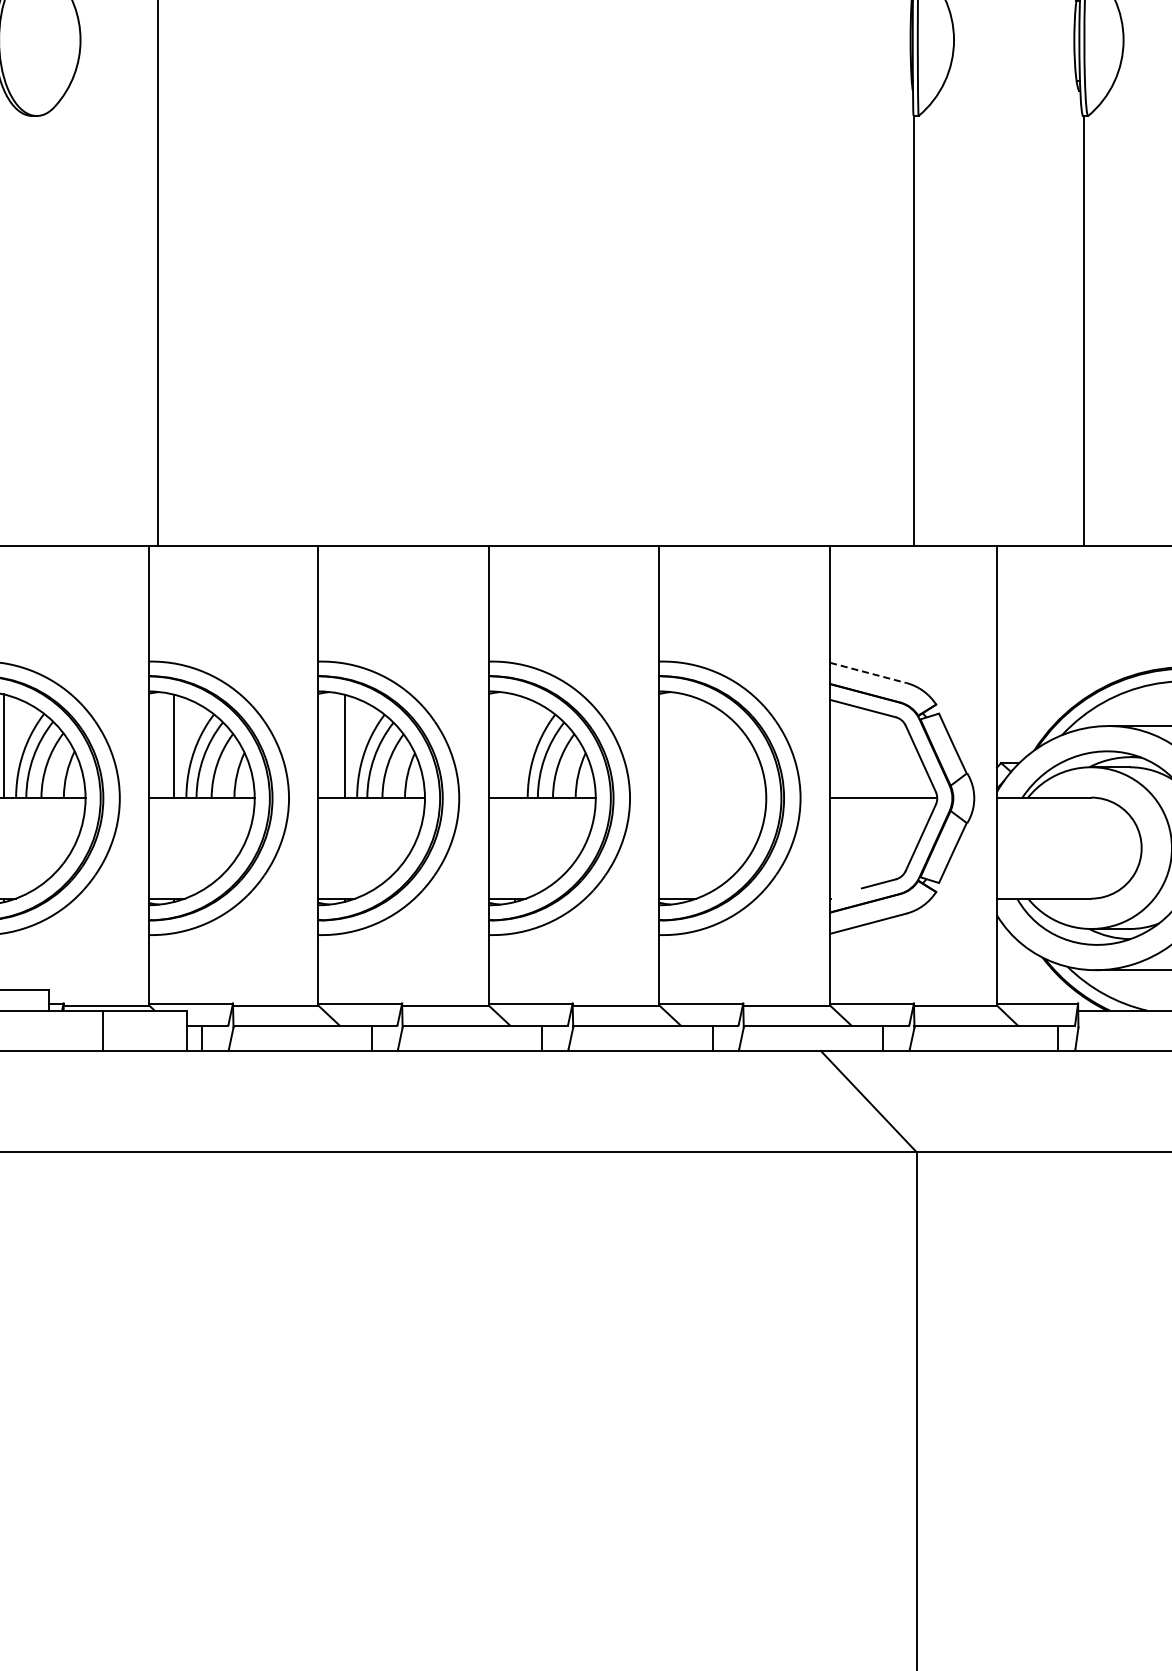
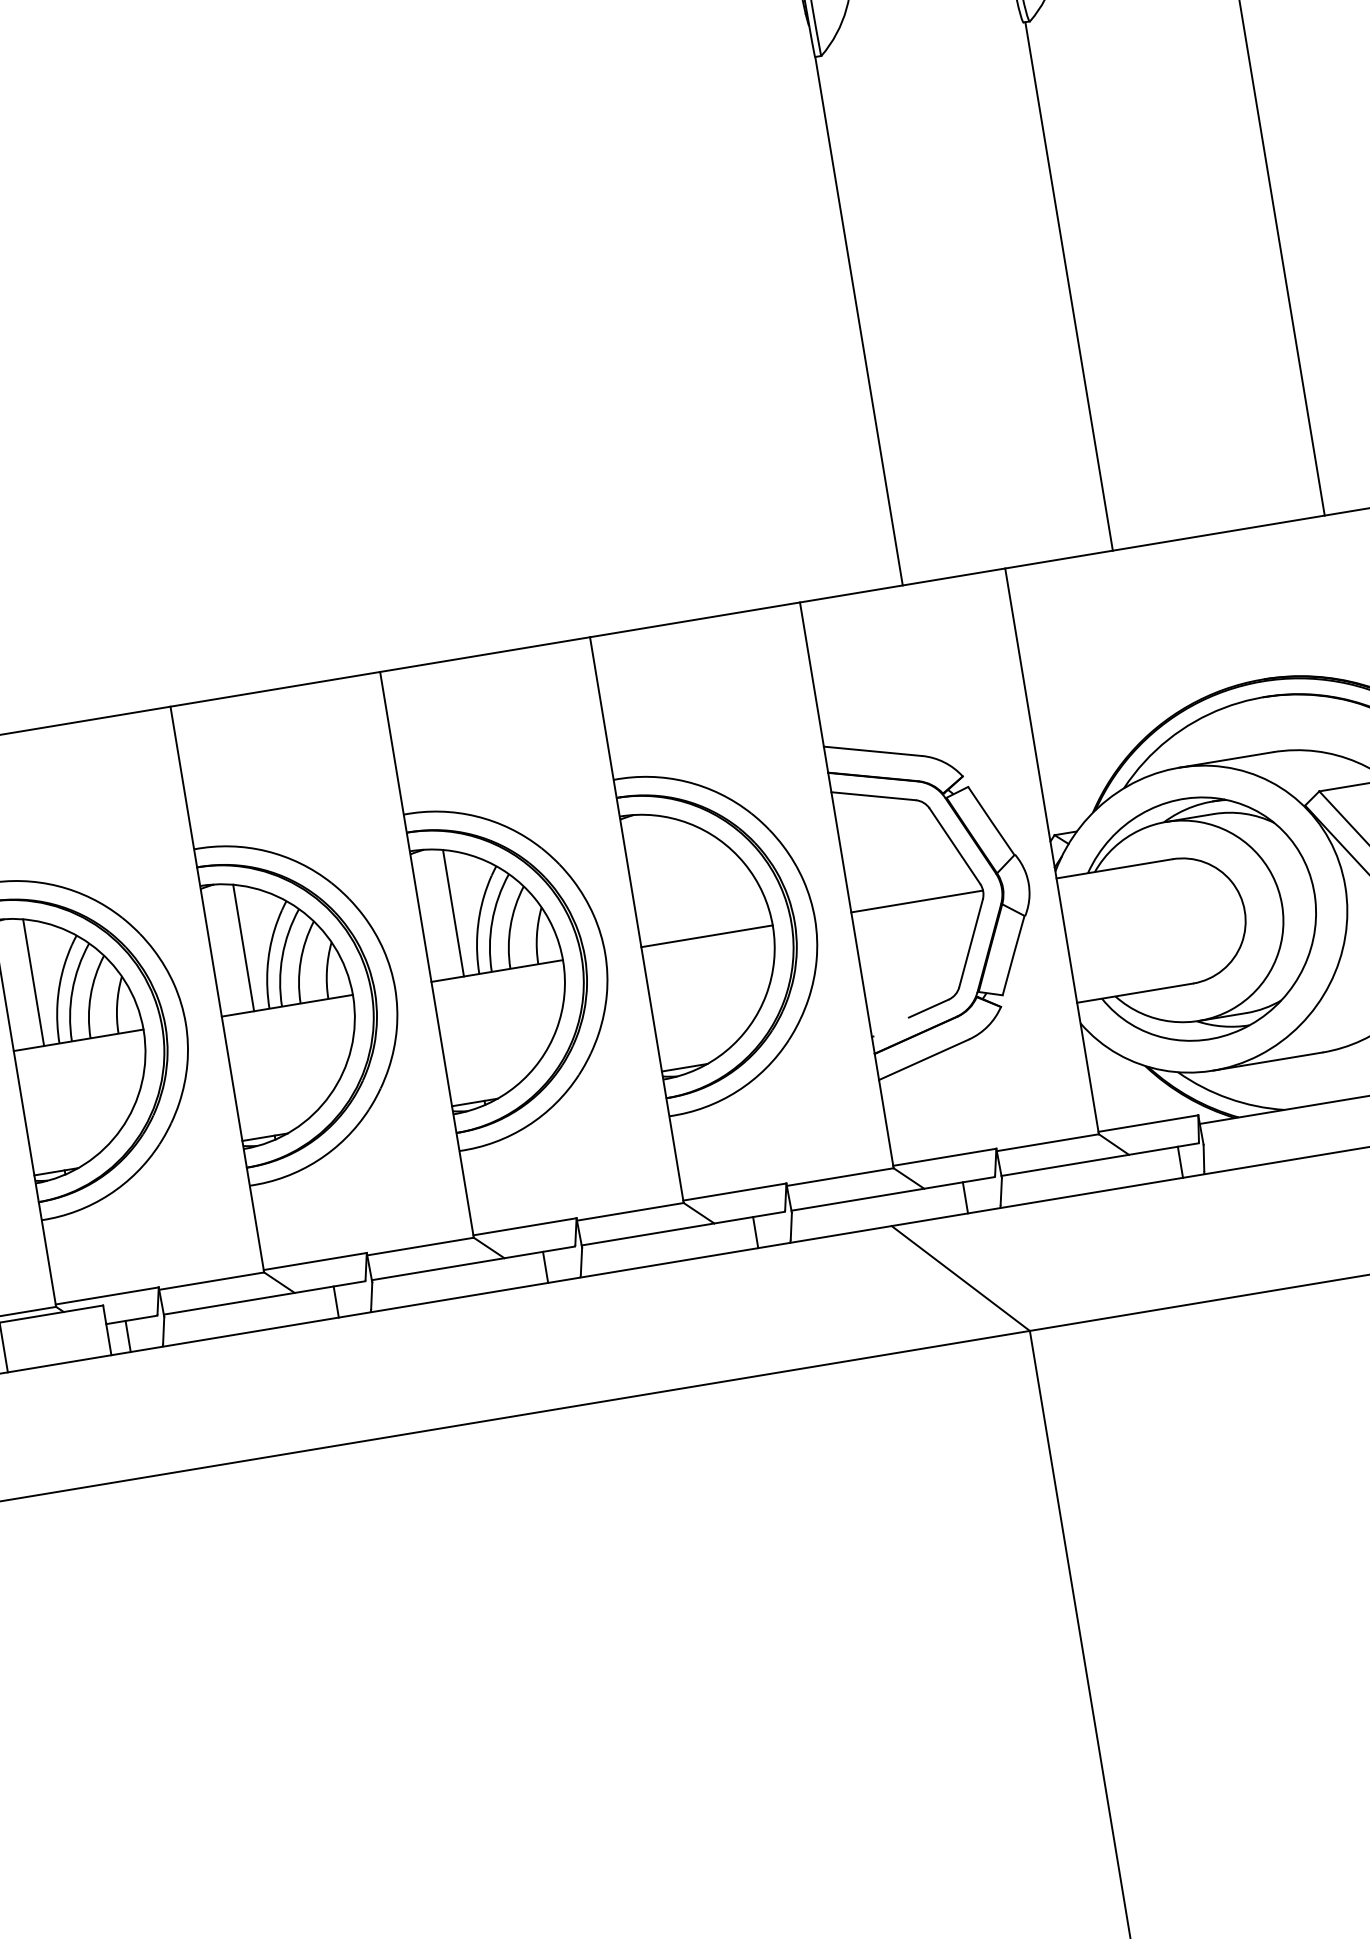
line: (868, 672) -> (873, 750), dashed -> solid
line: (515, 745) -> (453, 912), added
line: (712, 797) -> (706, 936), added

